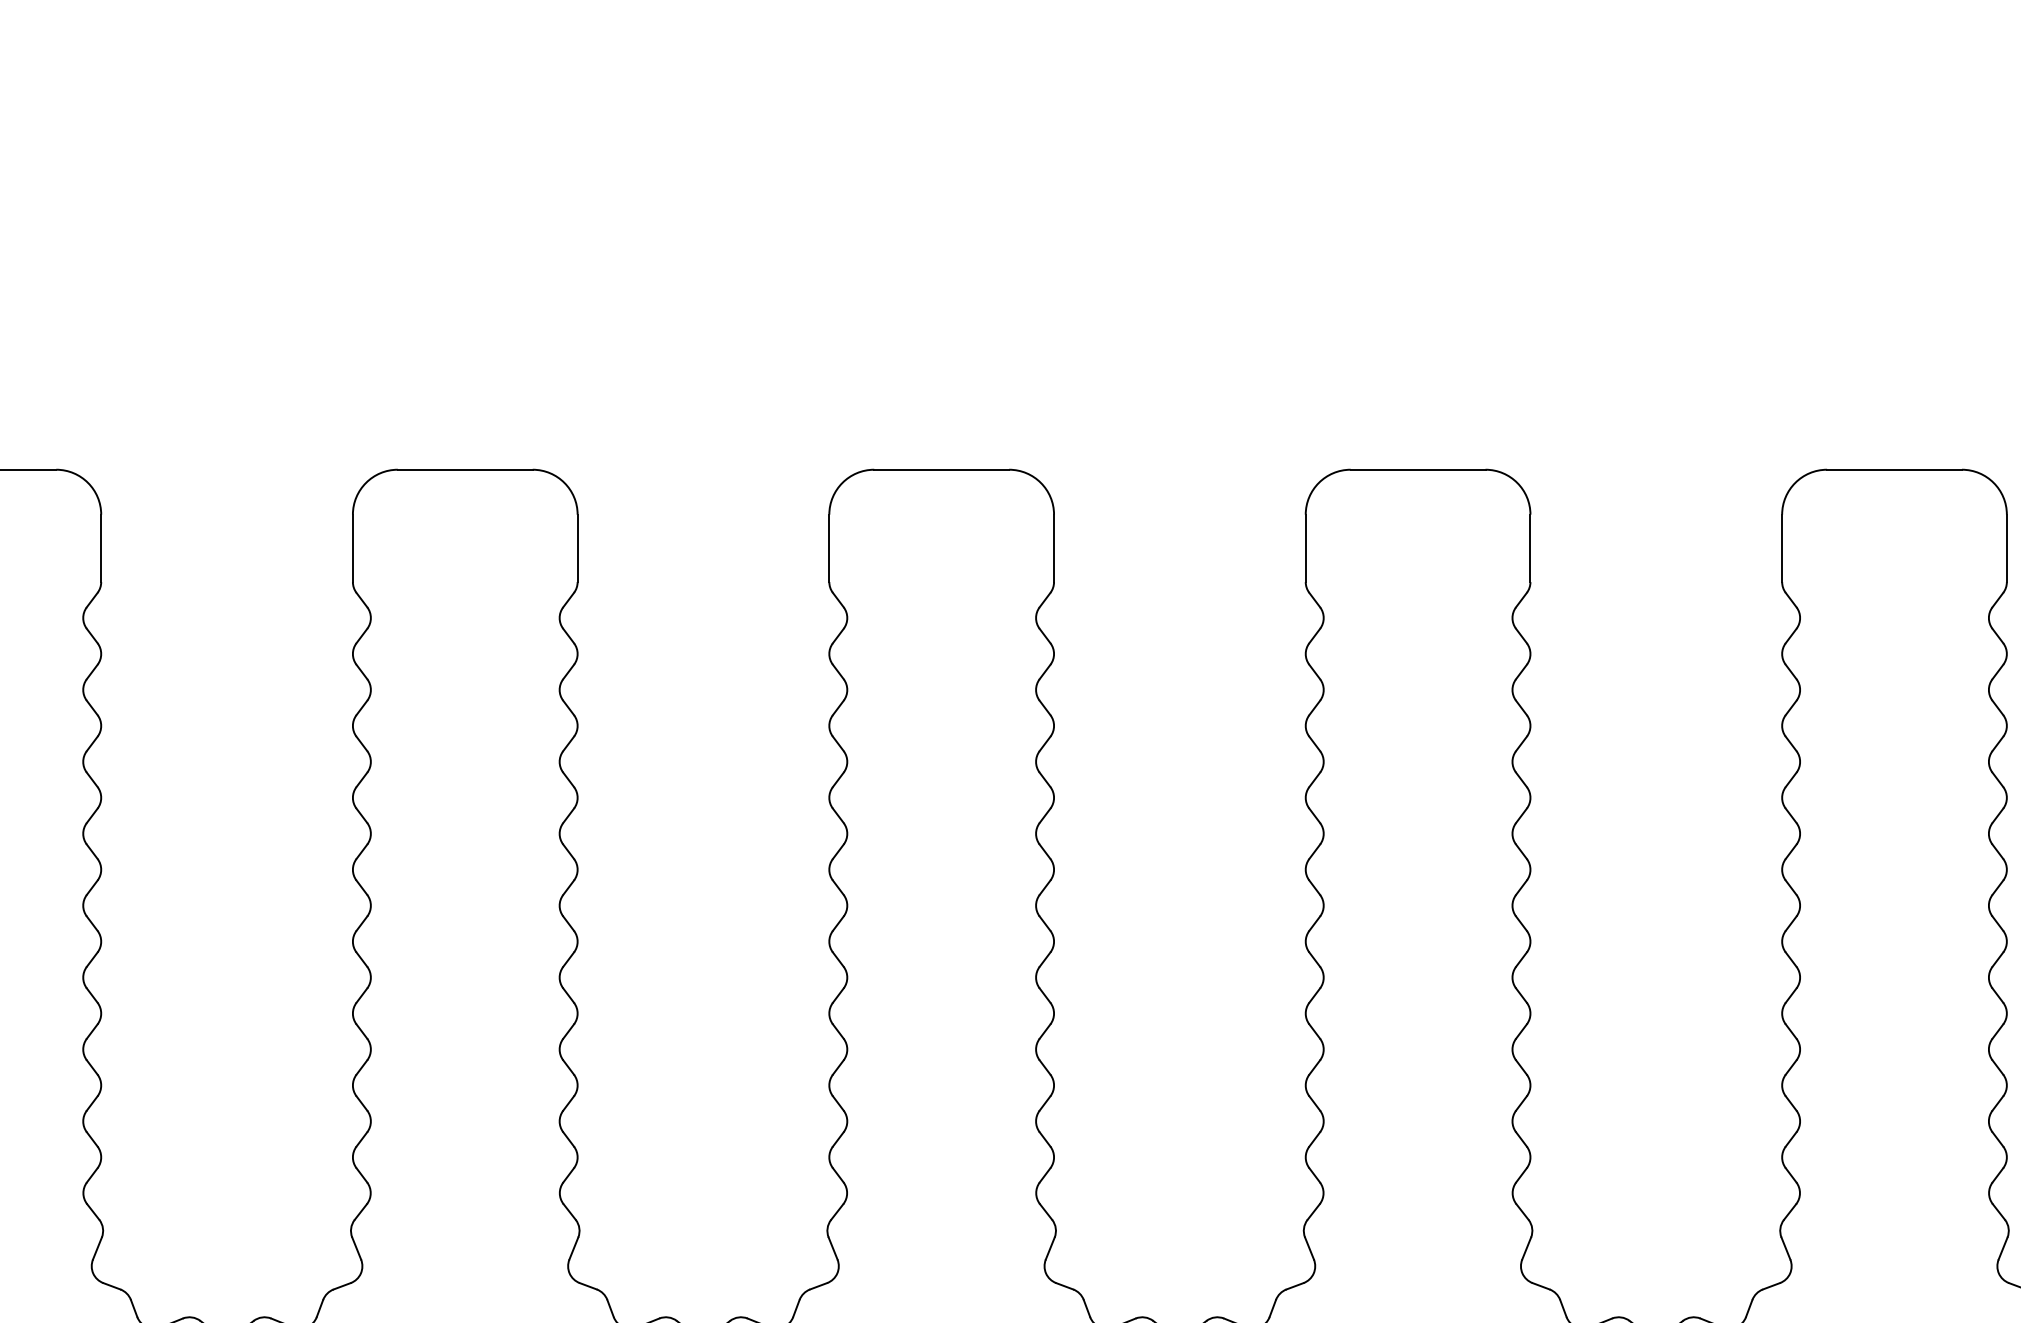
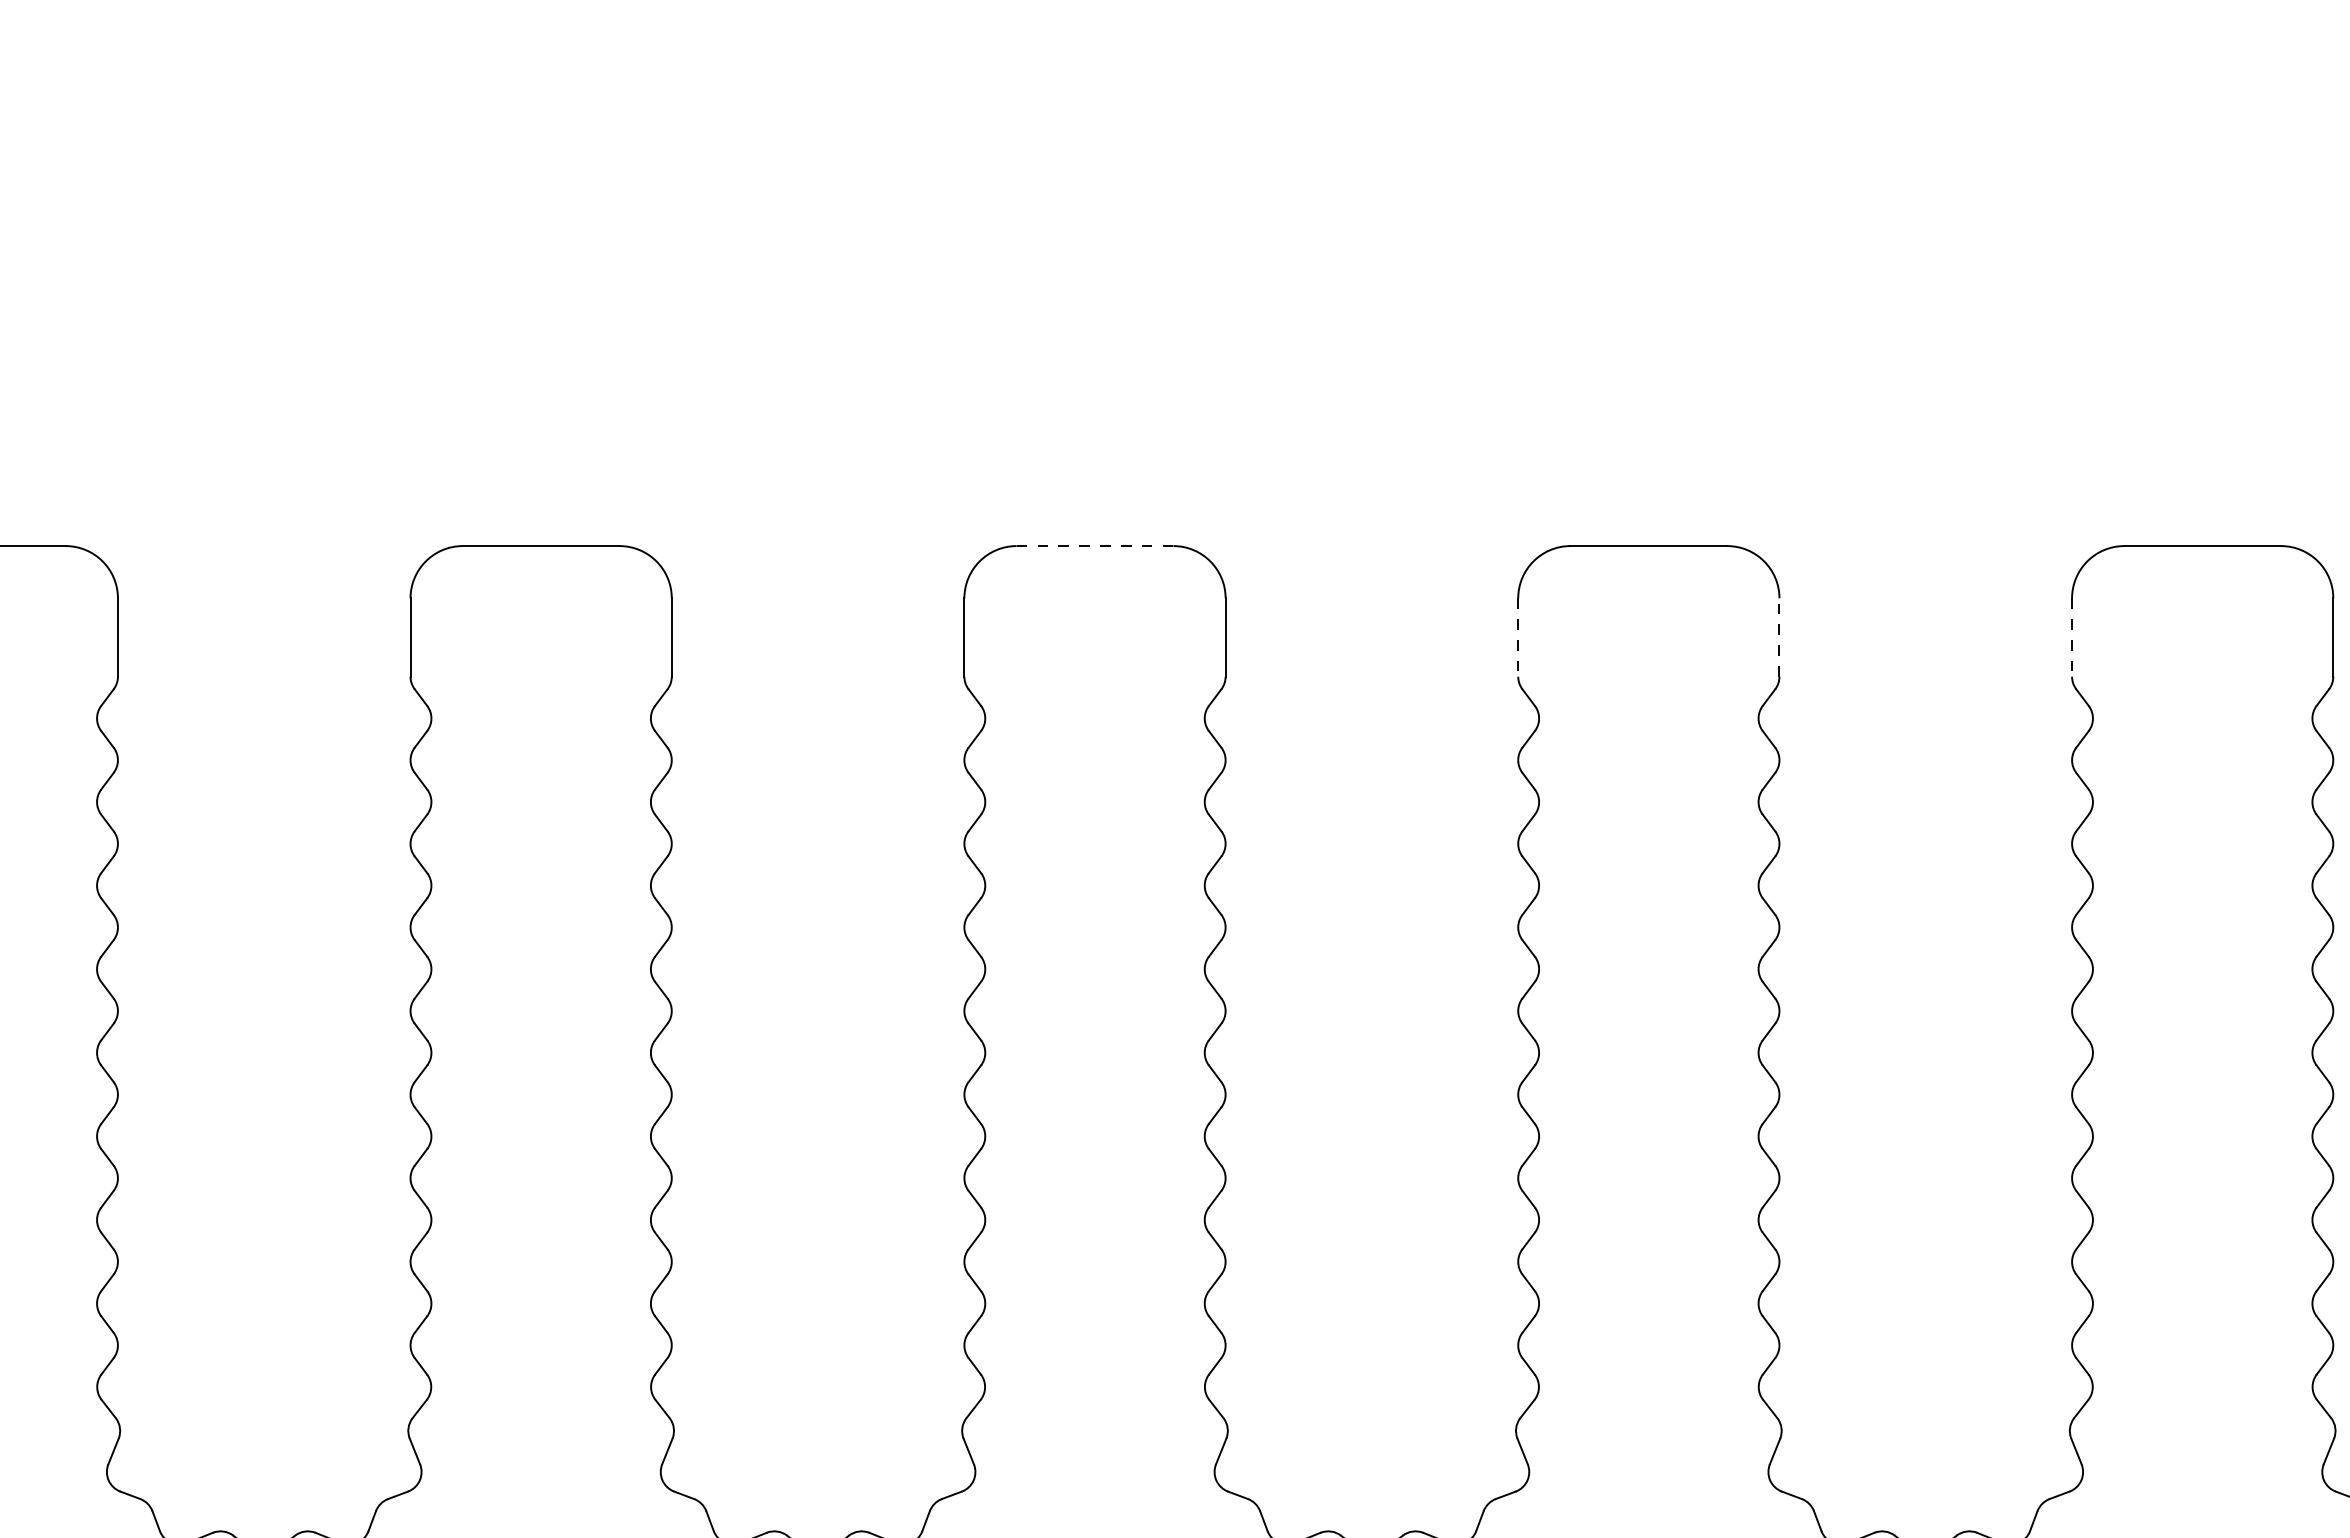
line: (941, 470) -> (1094, 546), solid -> dashed
line: (1530, 548) -> (1779, 637), solid -> dashed
line: (1305, 549) -> (1518, 638), solid -> dashed
line: (1782, 549) -> (2072, 638), solid -> dashed

